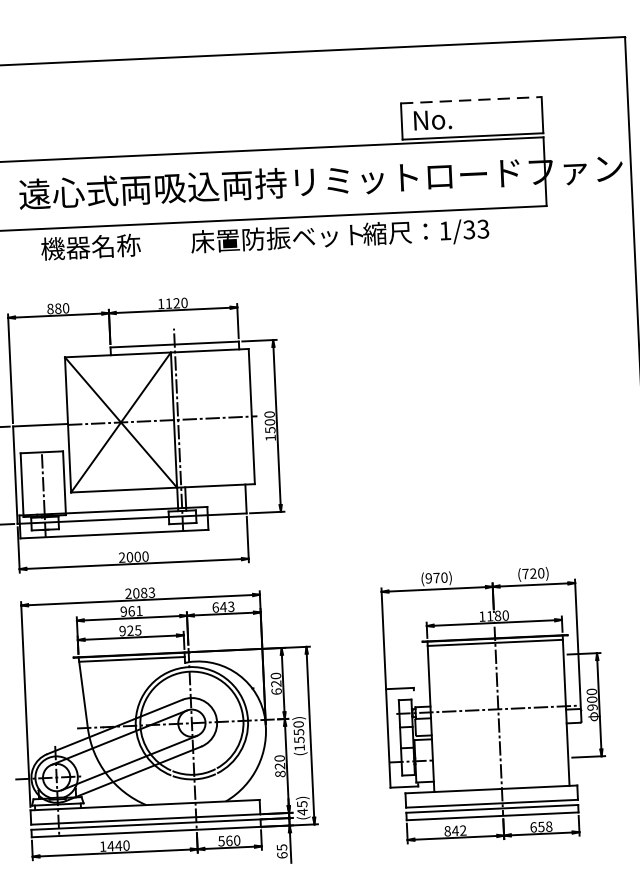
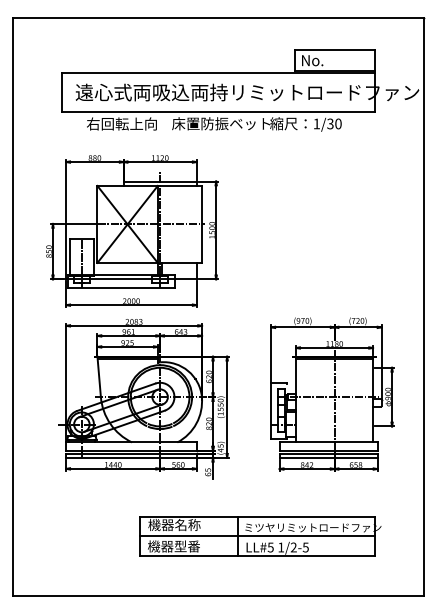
line: (472, 100) -> (335, 50), dashed -> solid
text: (483, 228) -> (338, 123), 1/33 -> 1/30
text: (102, 245) -> (121, 123), 機器名称 -> 右回転上向

